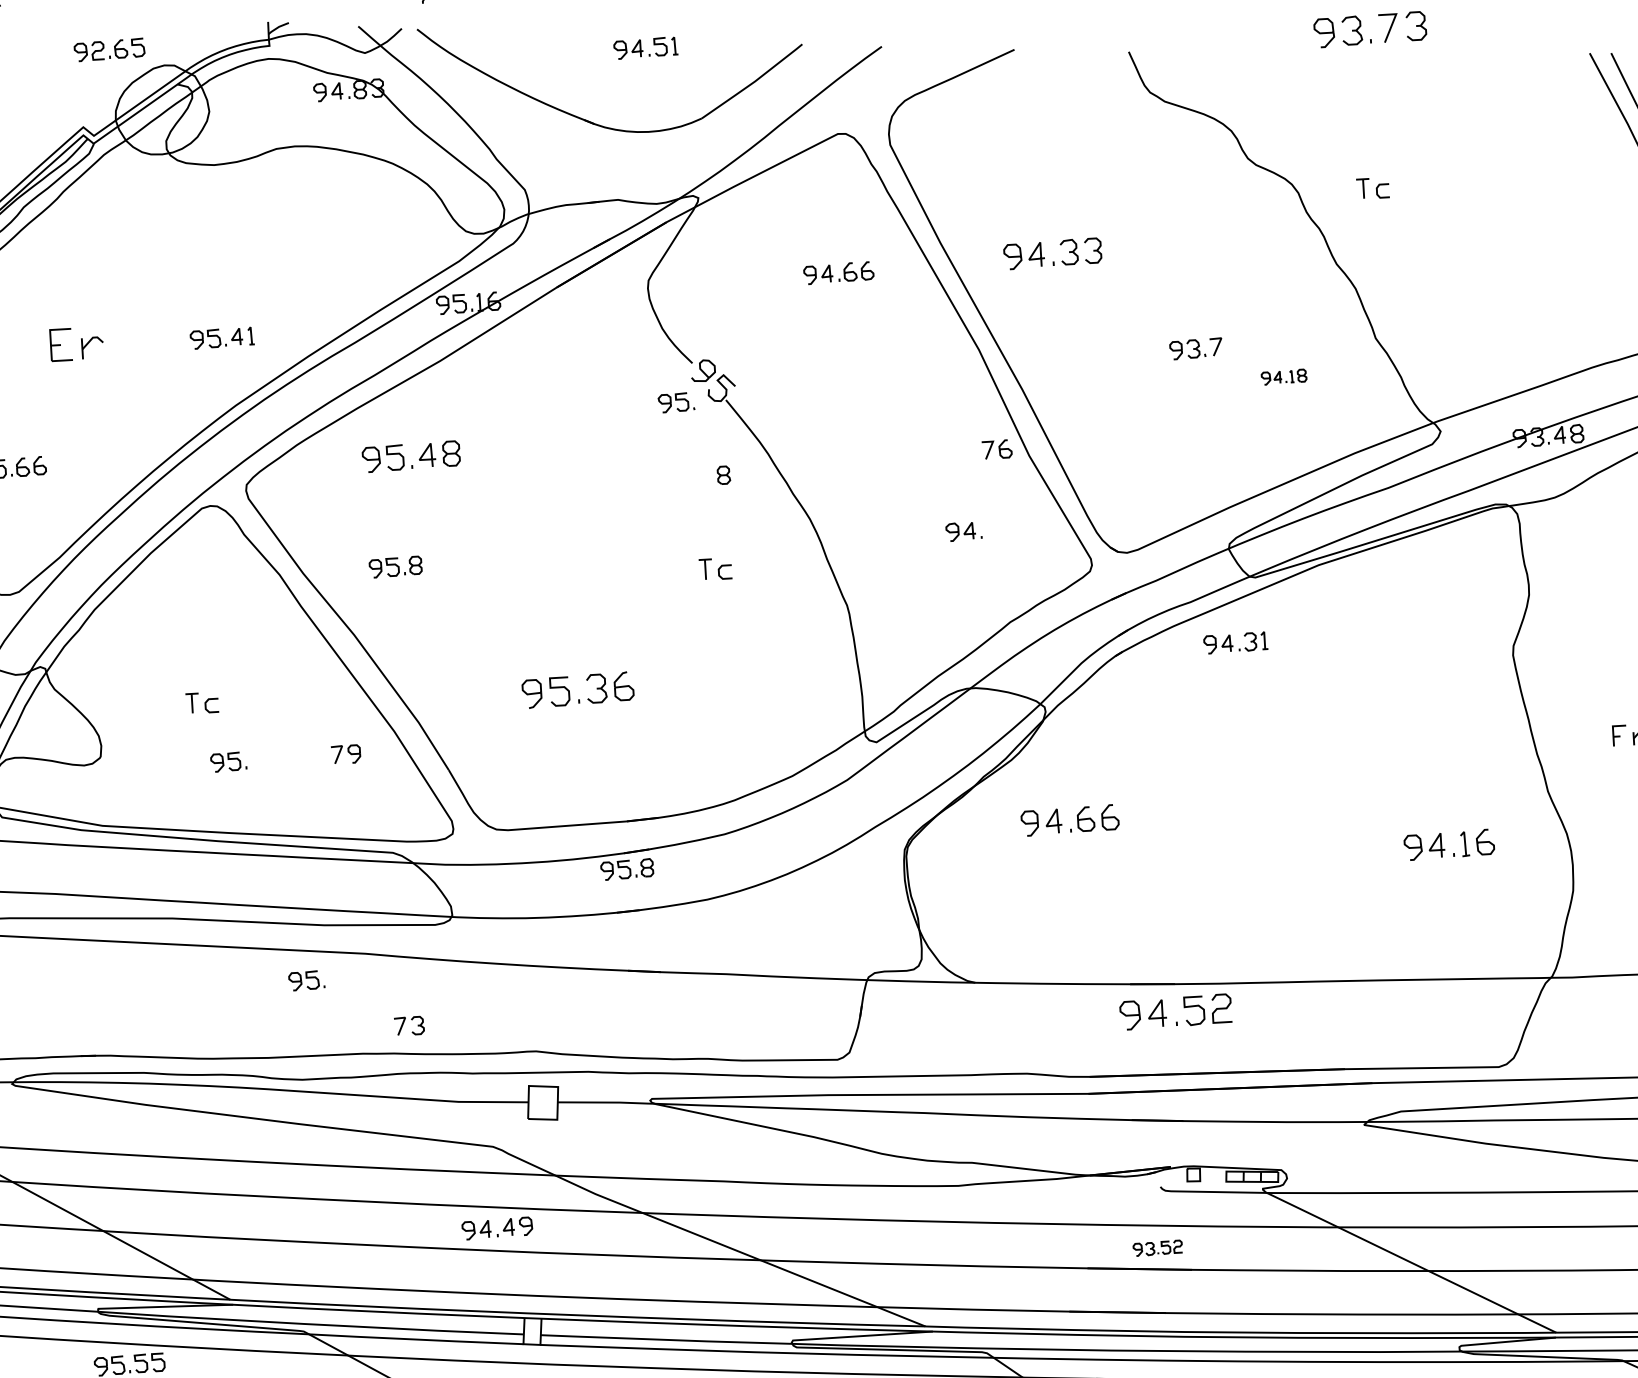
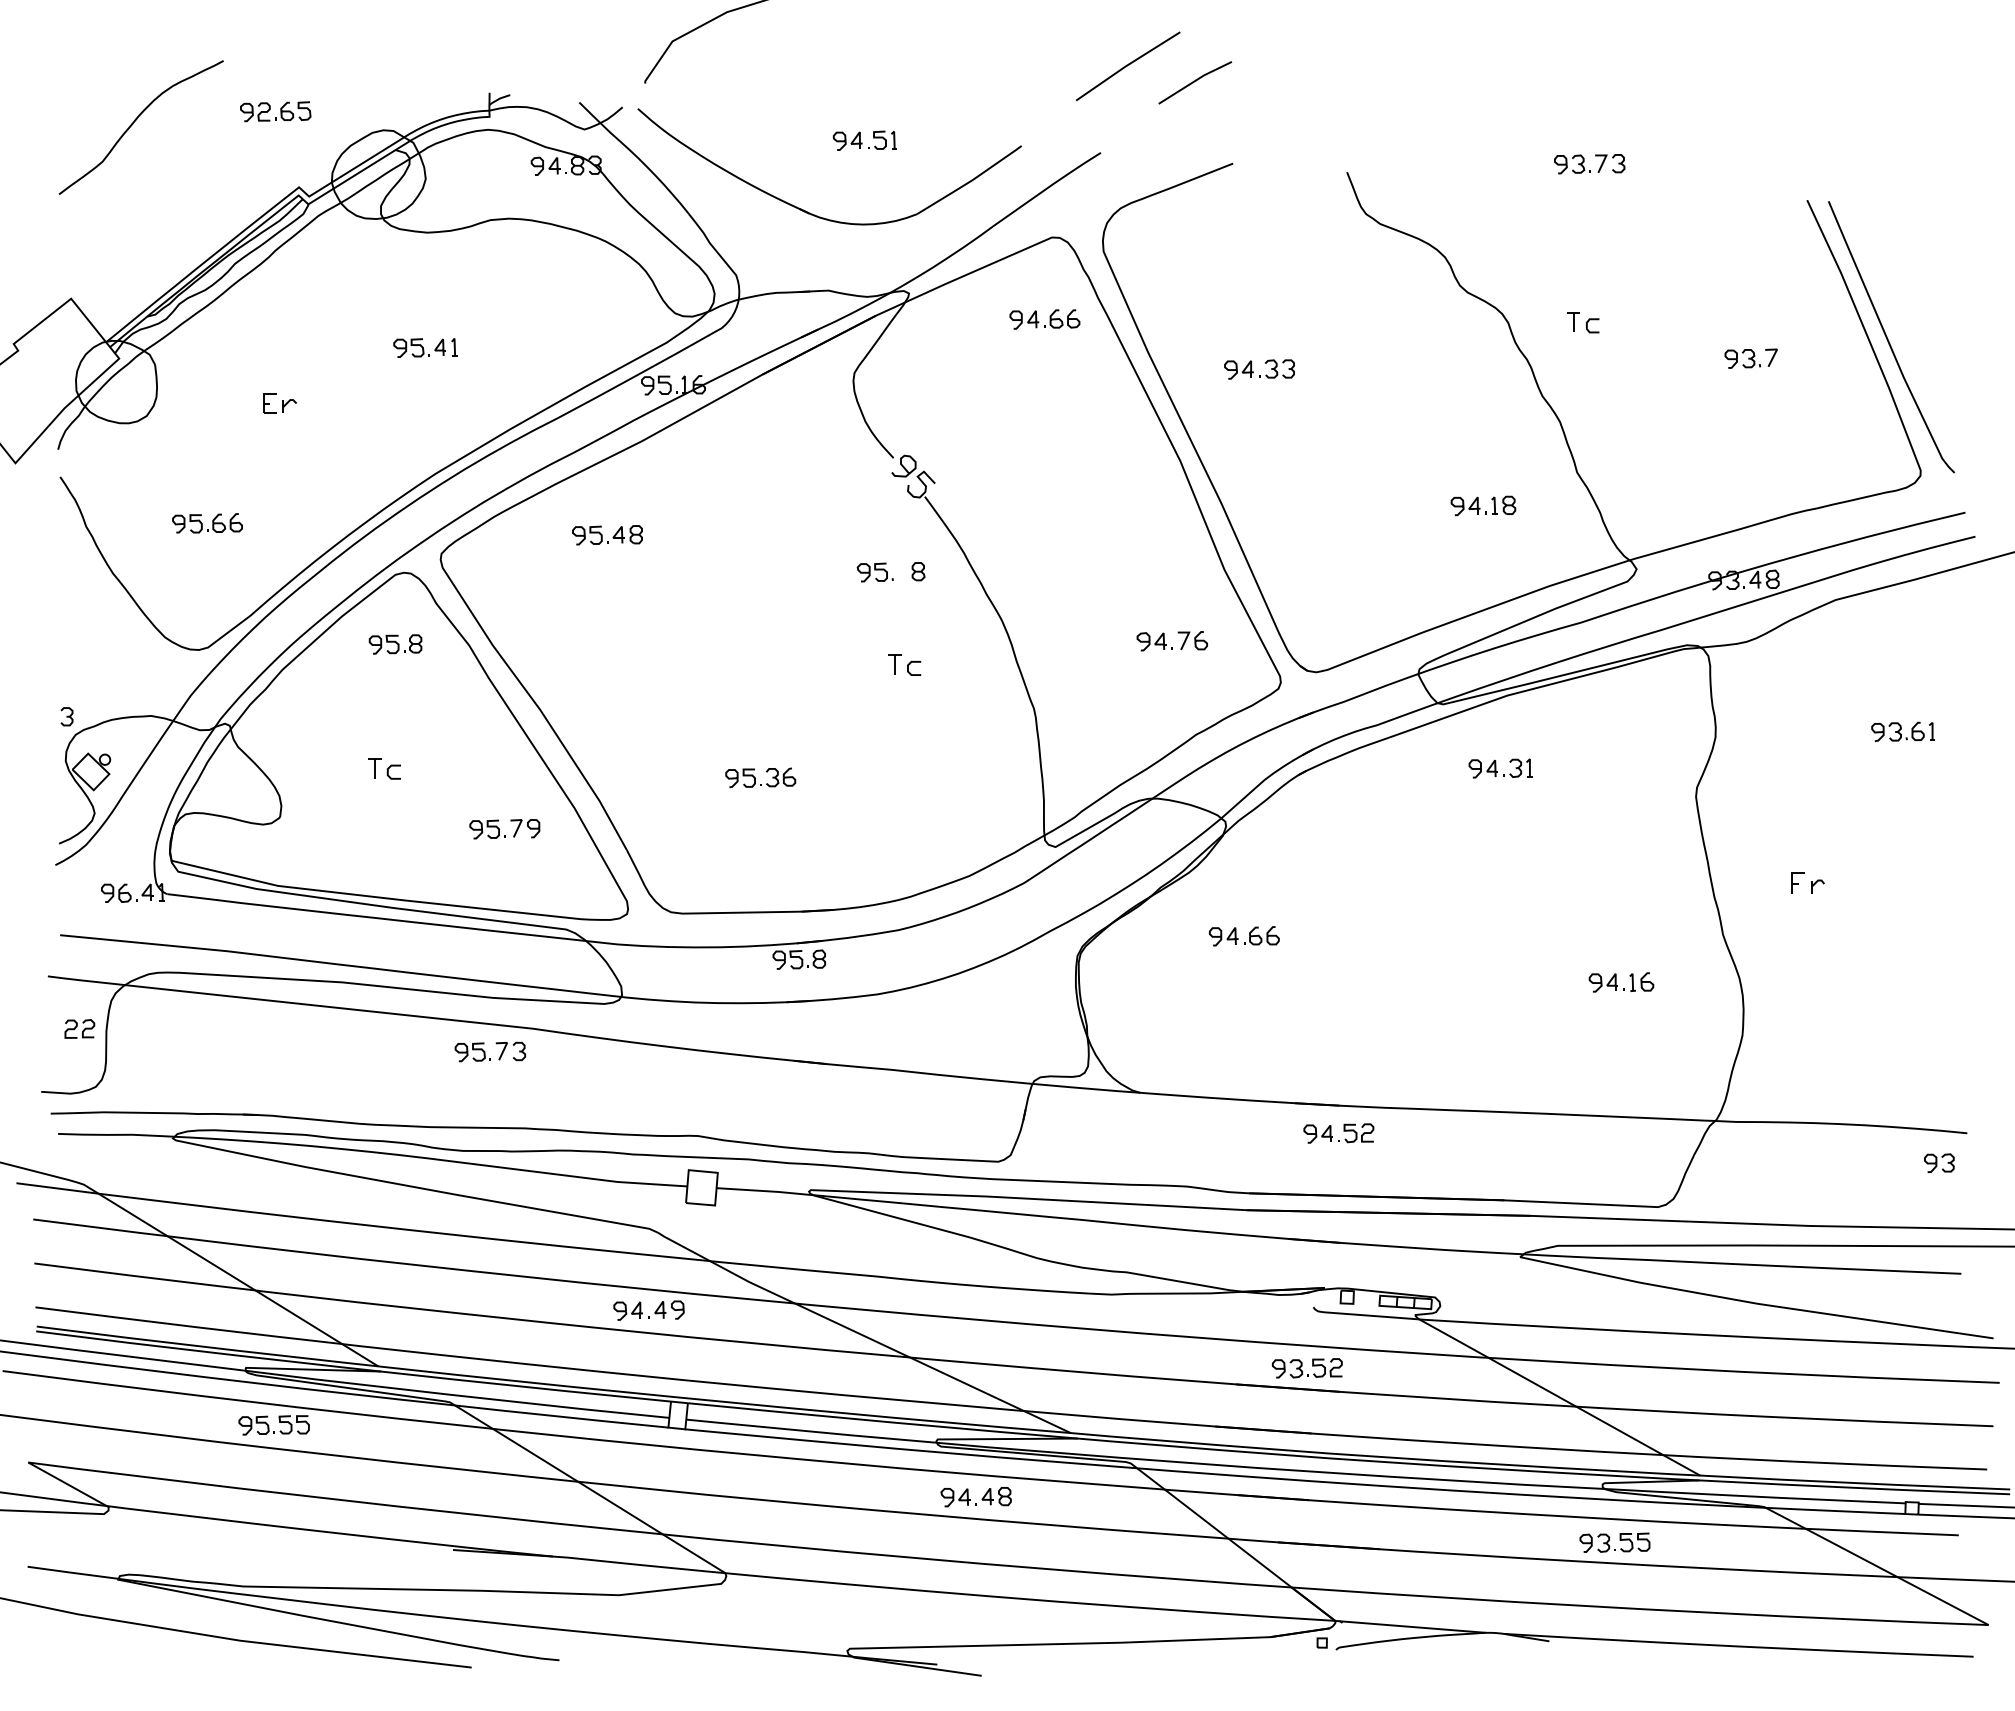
part: (1370, 30) -> (1589, 164), size x0.62
part: (109, 49) -> (275, 111), moved
part: (1052, 253) -> (1259, 369), size x0.71
part: (838, 273) -> (1044, 319), moved
part: (222, 337) -> (425, 347), moved
part: (76, 344) -> (279, 403), size x0.62
part: (1195, 348) -> (1750, 358), moved
part: (1284, 376) -> (1483, 505), size x1.43
part: (675, 402) -> (874, 572), moved
part: (996, 449) -> (1192, 640), moved
part: (411, 457) -> (607, 535), size x0.71
part: (395, 567) -> (395, 644), moved
part: (1235, 642) -> (1500, 768), moved
part: (577, 689) -> (760, 777), size x0.62
part: (228, 762) -> (487, 829), moved
part: (1070, 820) -> (1244, 936), size x0.71
part: (1449, 844) -> (1621, 982), size x0.71
part: (1175, 1011) -> (1338, 1133), size x0.62
part: (409, 1026) -> (510, 1051), moved
part: (1157, 1248) -> (1306, 1368), size x1.43

